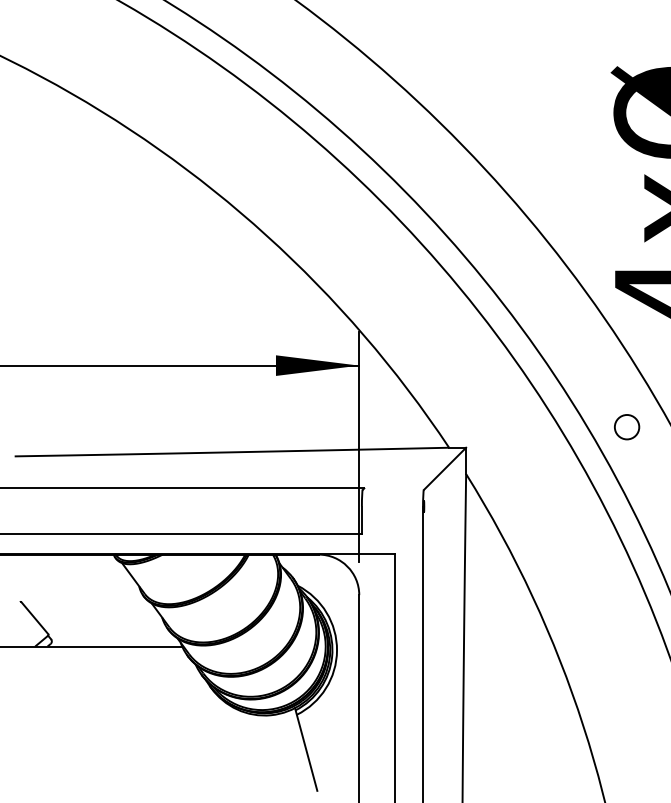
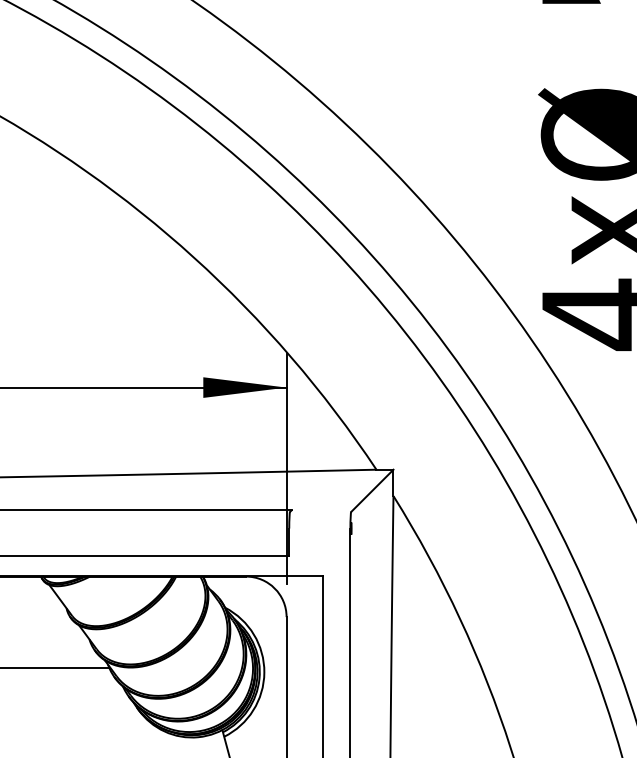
circle: (627, 427) -> (554, 449), removed

